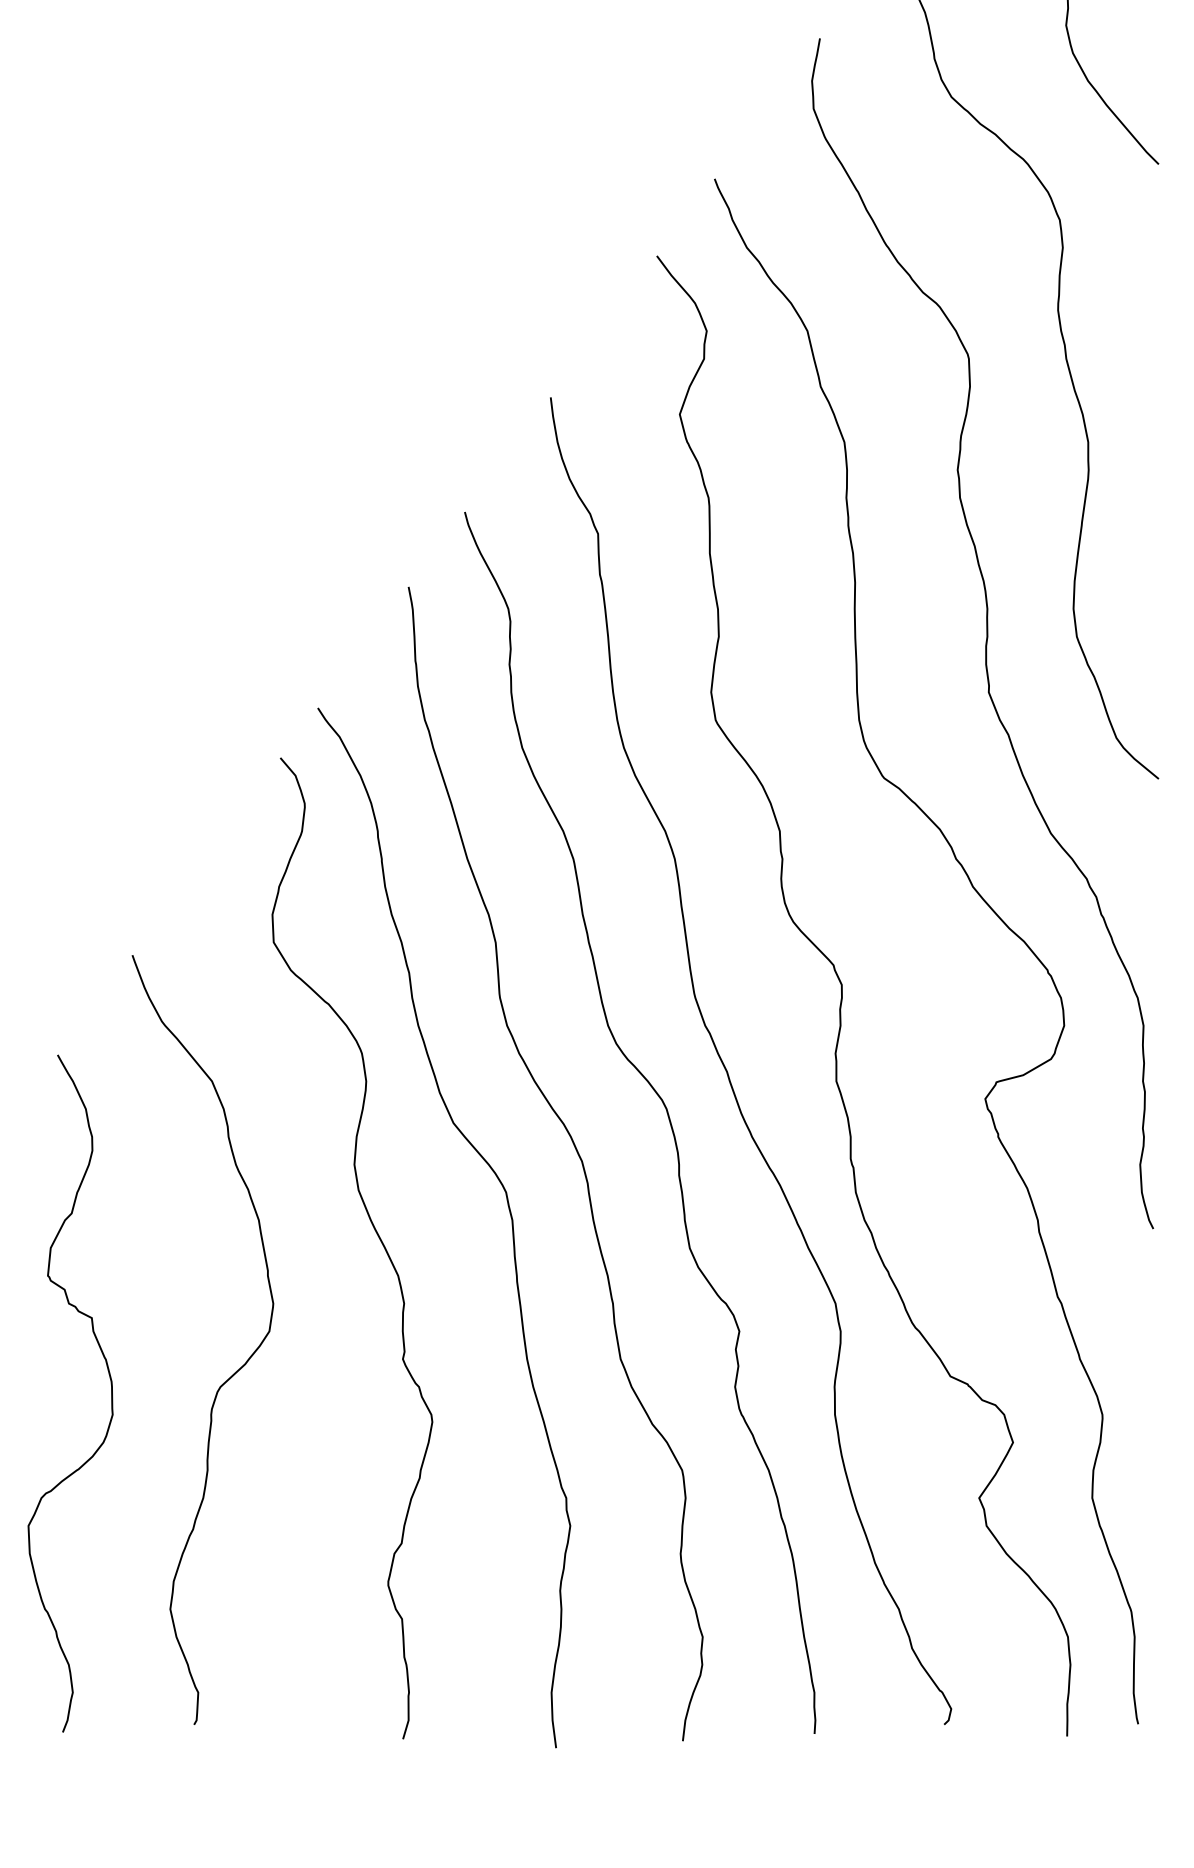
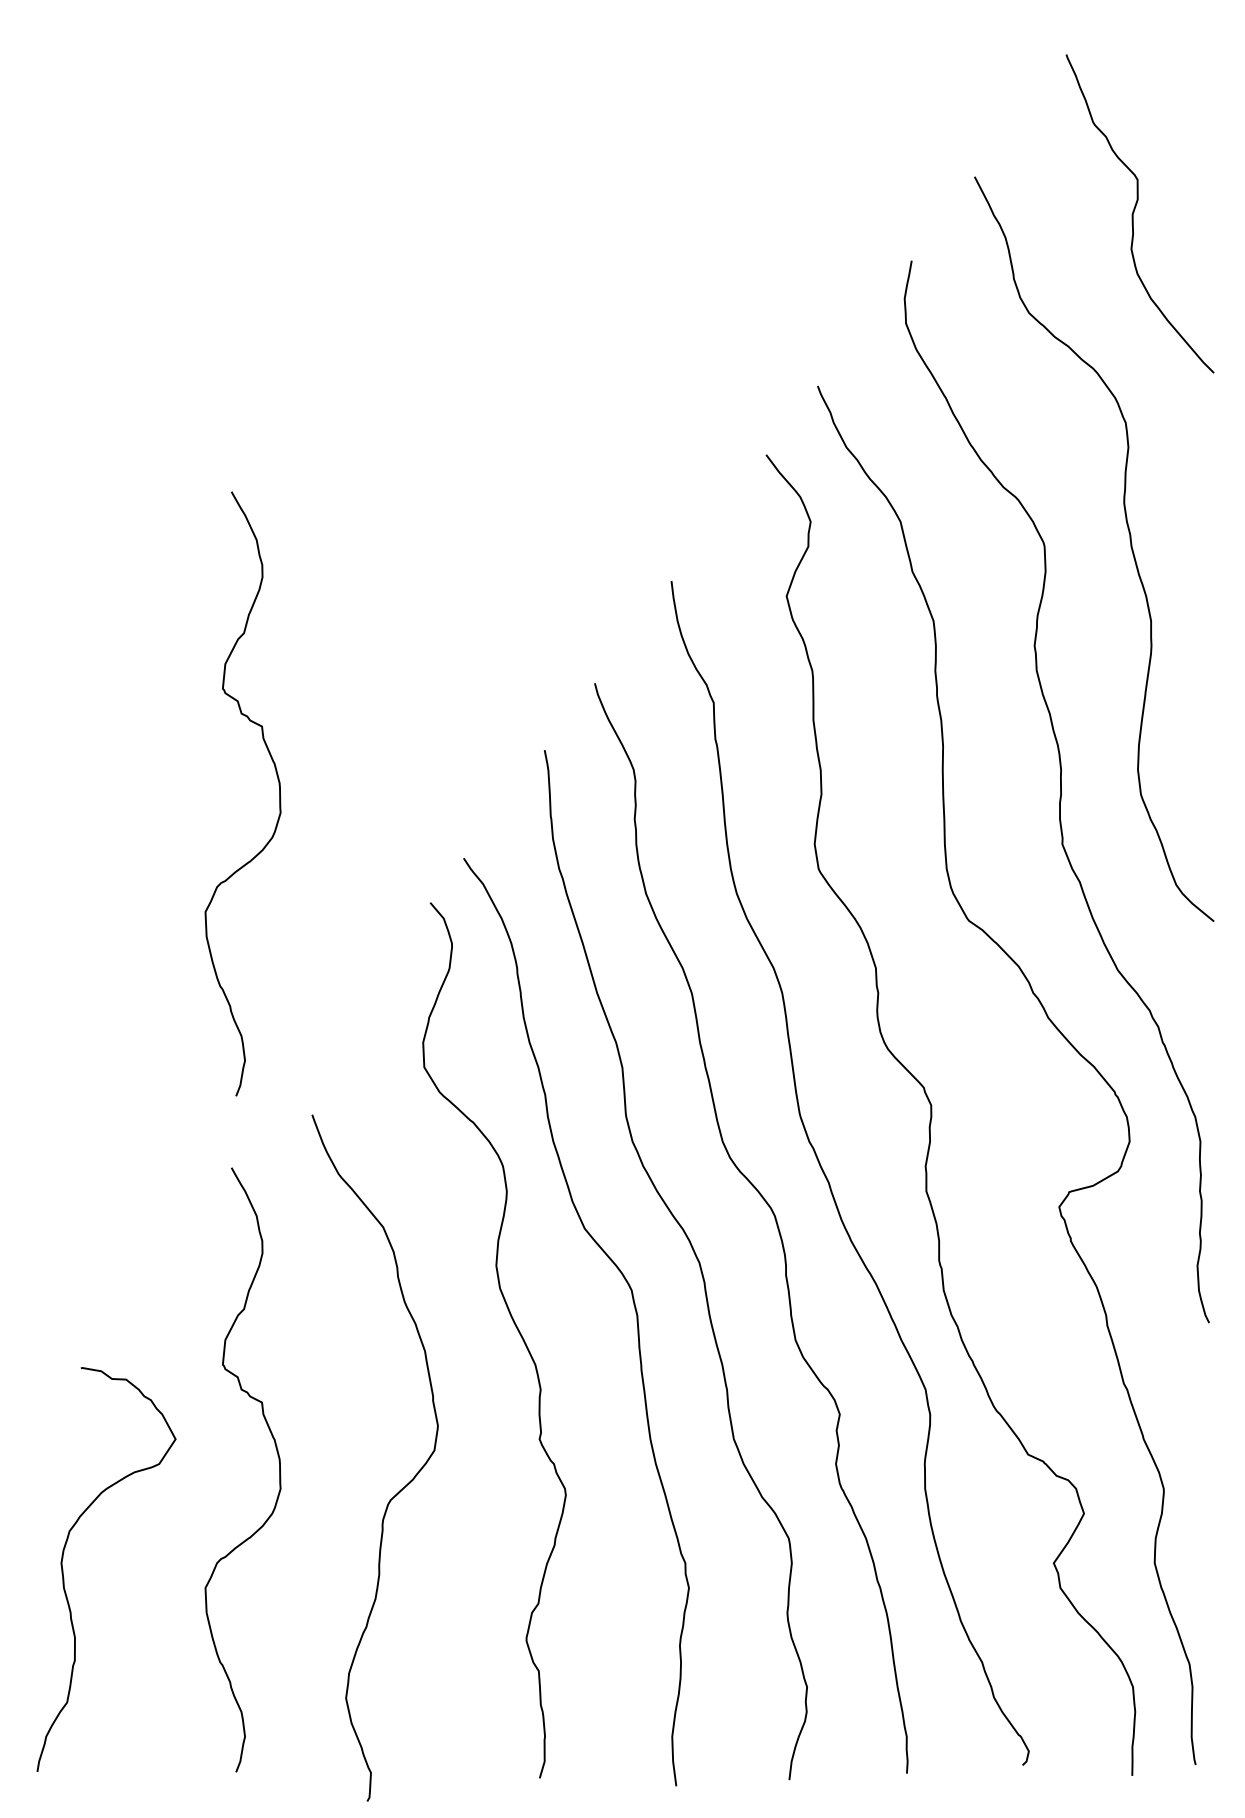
curve: (110, 626) -> (278, 785), added
curve: (233, 1372) -> (402, 1487), moved

